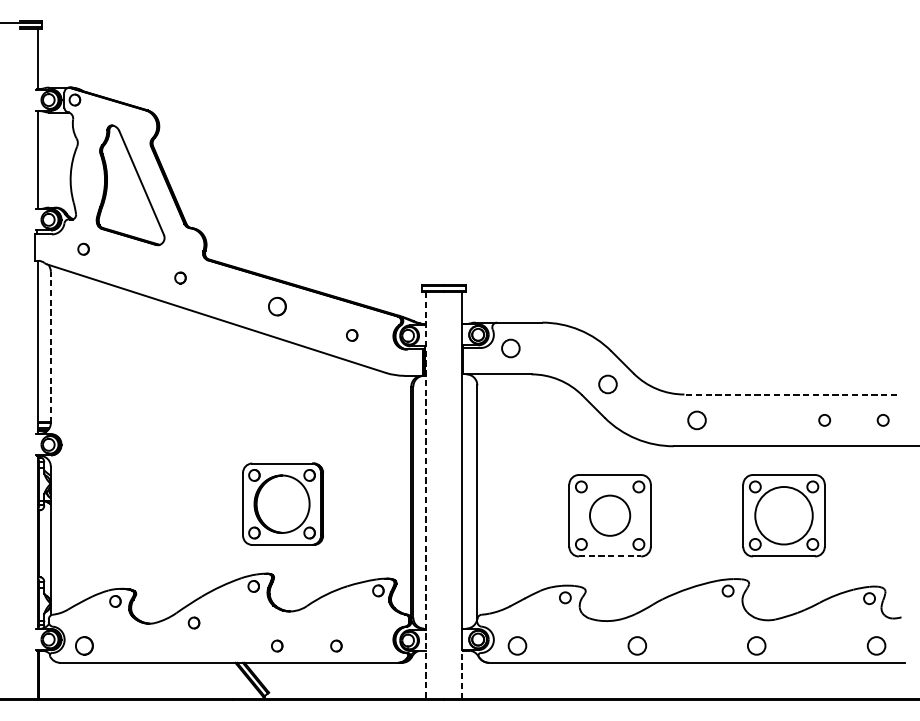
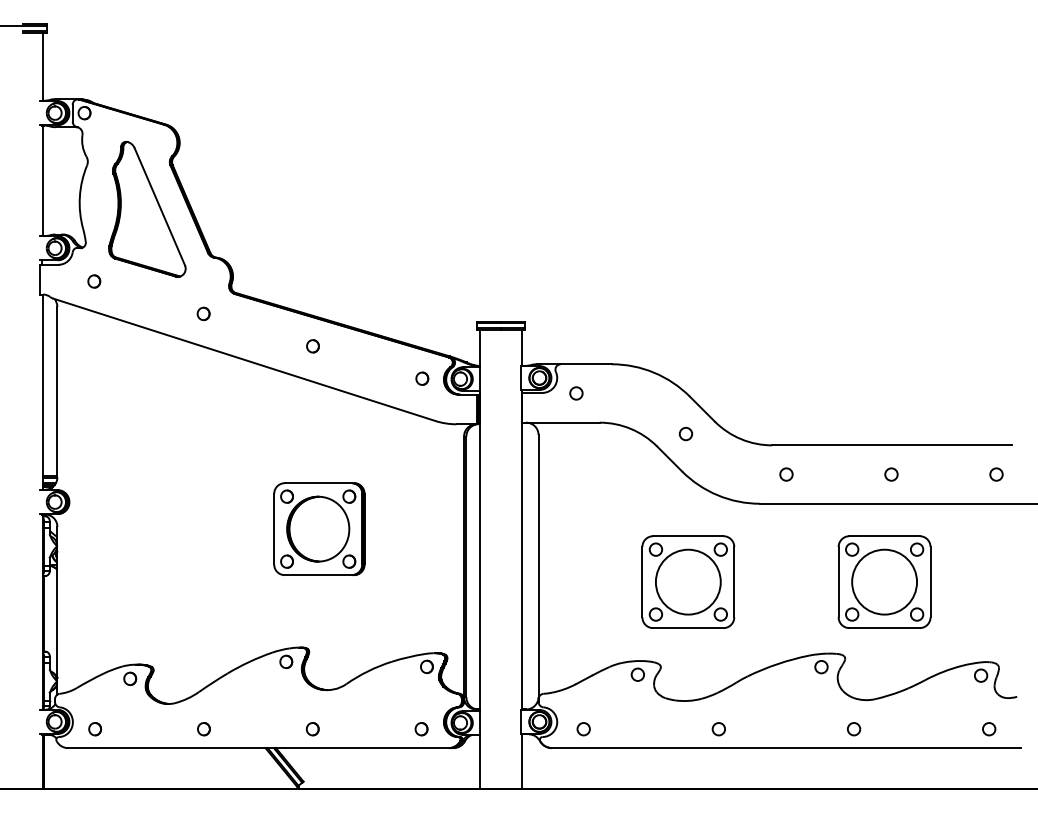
part: (276, 306) -> (312, 346), size x0.62
part: (352, 335) -> (422, 378), moved
line: (50, 346) -> (57, 391), dashed -> solid
circle: (510, 348) -> (576, 393), size x0.62
circle: (607, 383) -> (685, 433), size x0.62
line: (791, 394) -> (892, 445), dashed -> solid
circle: (697, 420) -> (786, 474), size x0.62
circle: (824, 420) -> (891, 474), moved
line: (425, 495) -> (480, 559), dashed -> solid
part: (283, 503) -> (319, 528), moved
circle: (609, 515) -> (687, 581), size x1.43
line: (610, 556) -> (688, 628), dashed -> solid
part: (193, 623) -> (203, 729), moved
part: (83, 646) -> (94, 729), size x0.62
part: (336, 646) -> (421, 729), moved
circle: (517, 646) -> (583, 729), size x0.62
circle: (636, 646) -> (718, 729), size x0.62
circle: (757, 646) -> (854, 729), size x0.62
circle: (877, 646) -> (989, 729), size x0.62
line: (462, 673) -> (521, 760), dashed -> solid

